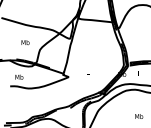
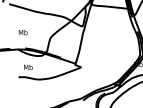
text: (25, 42) -> (23, 32), moved

